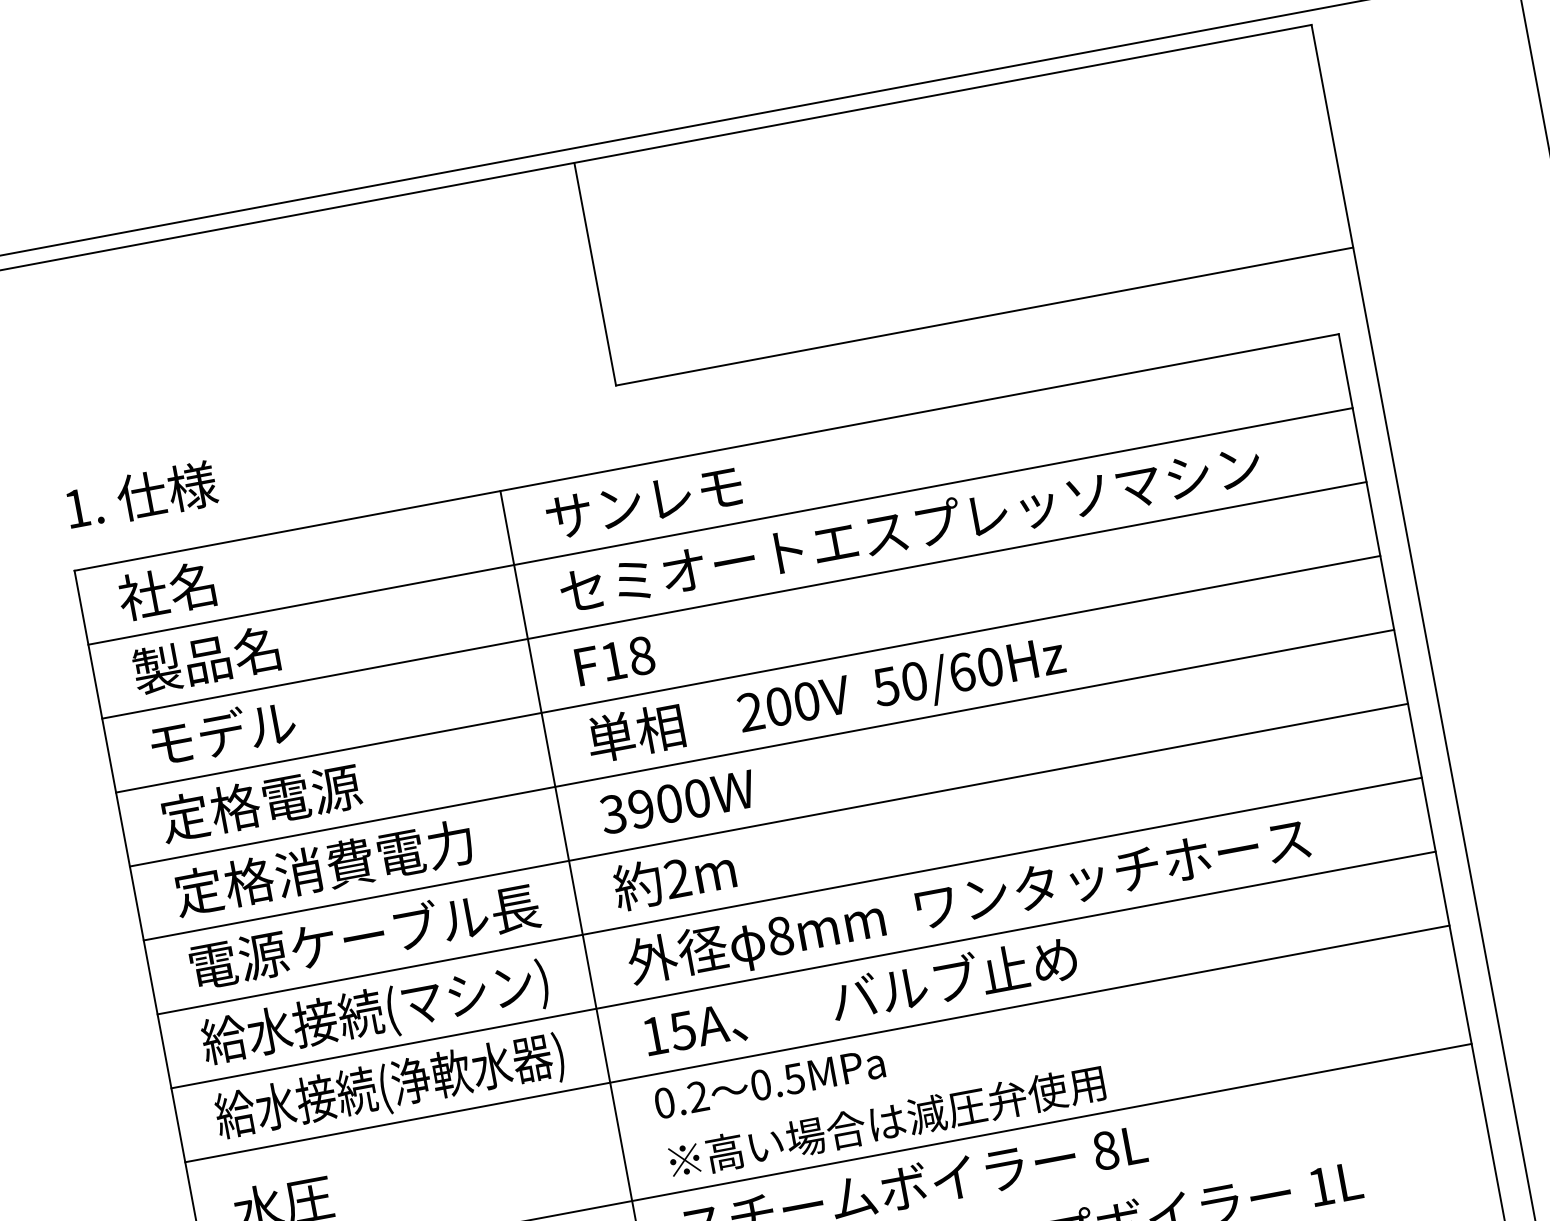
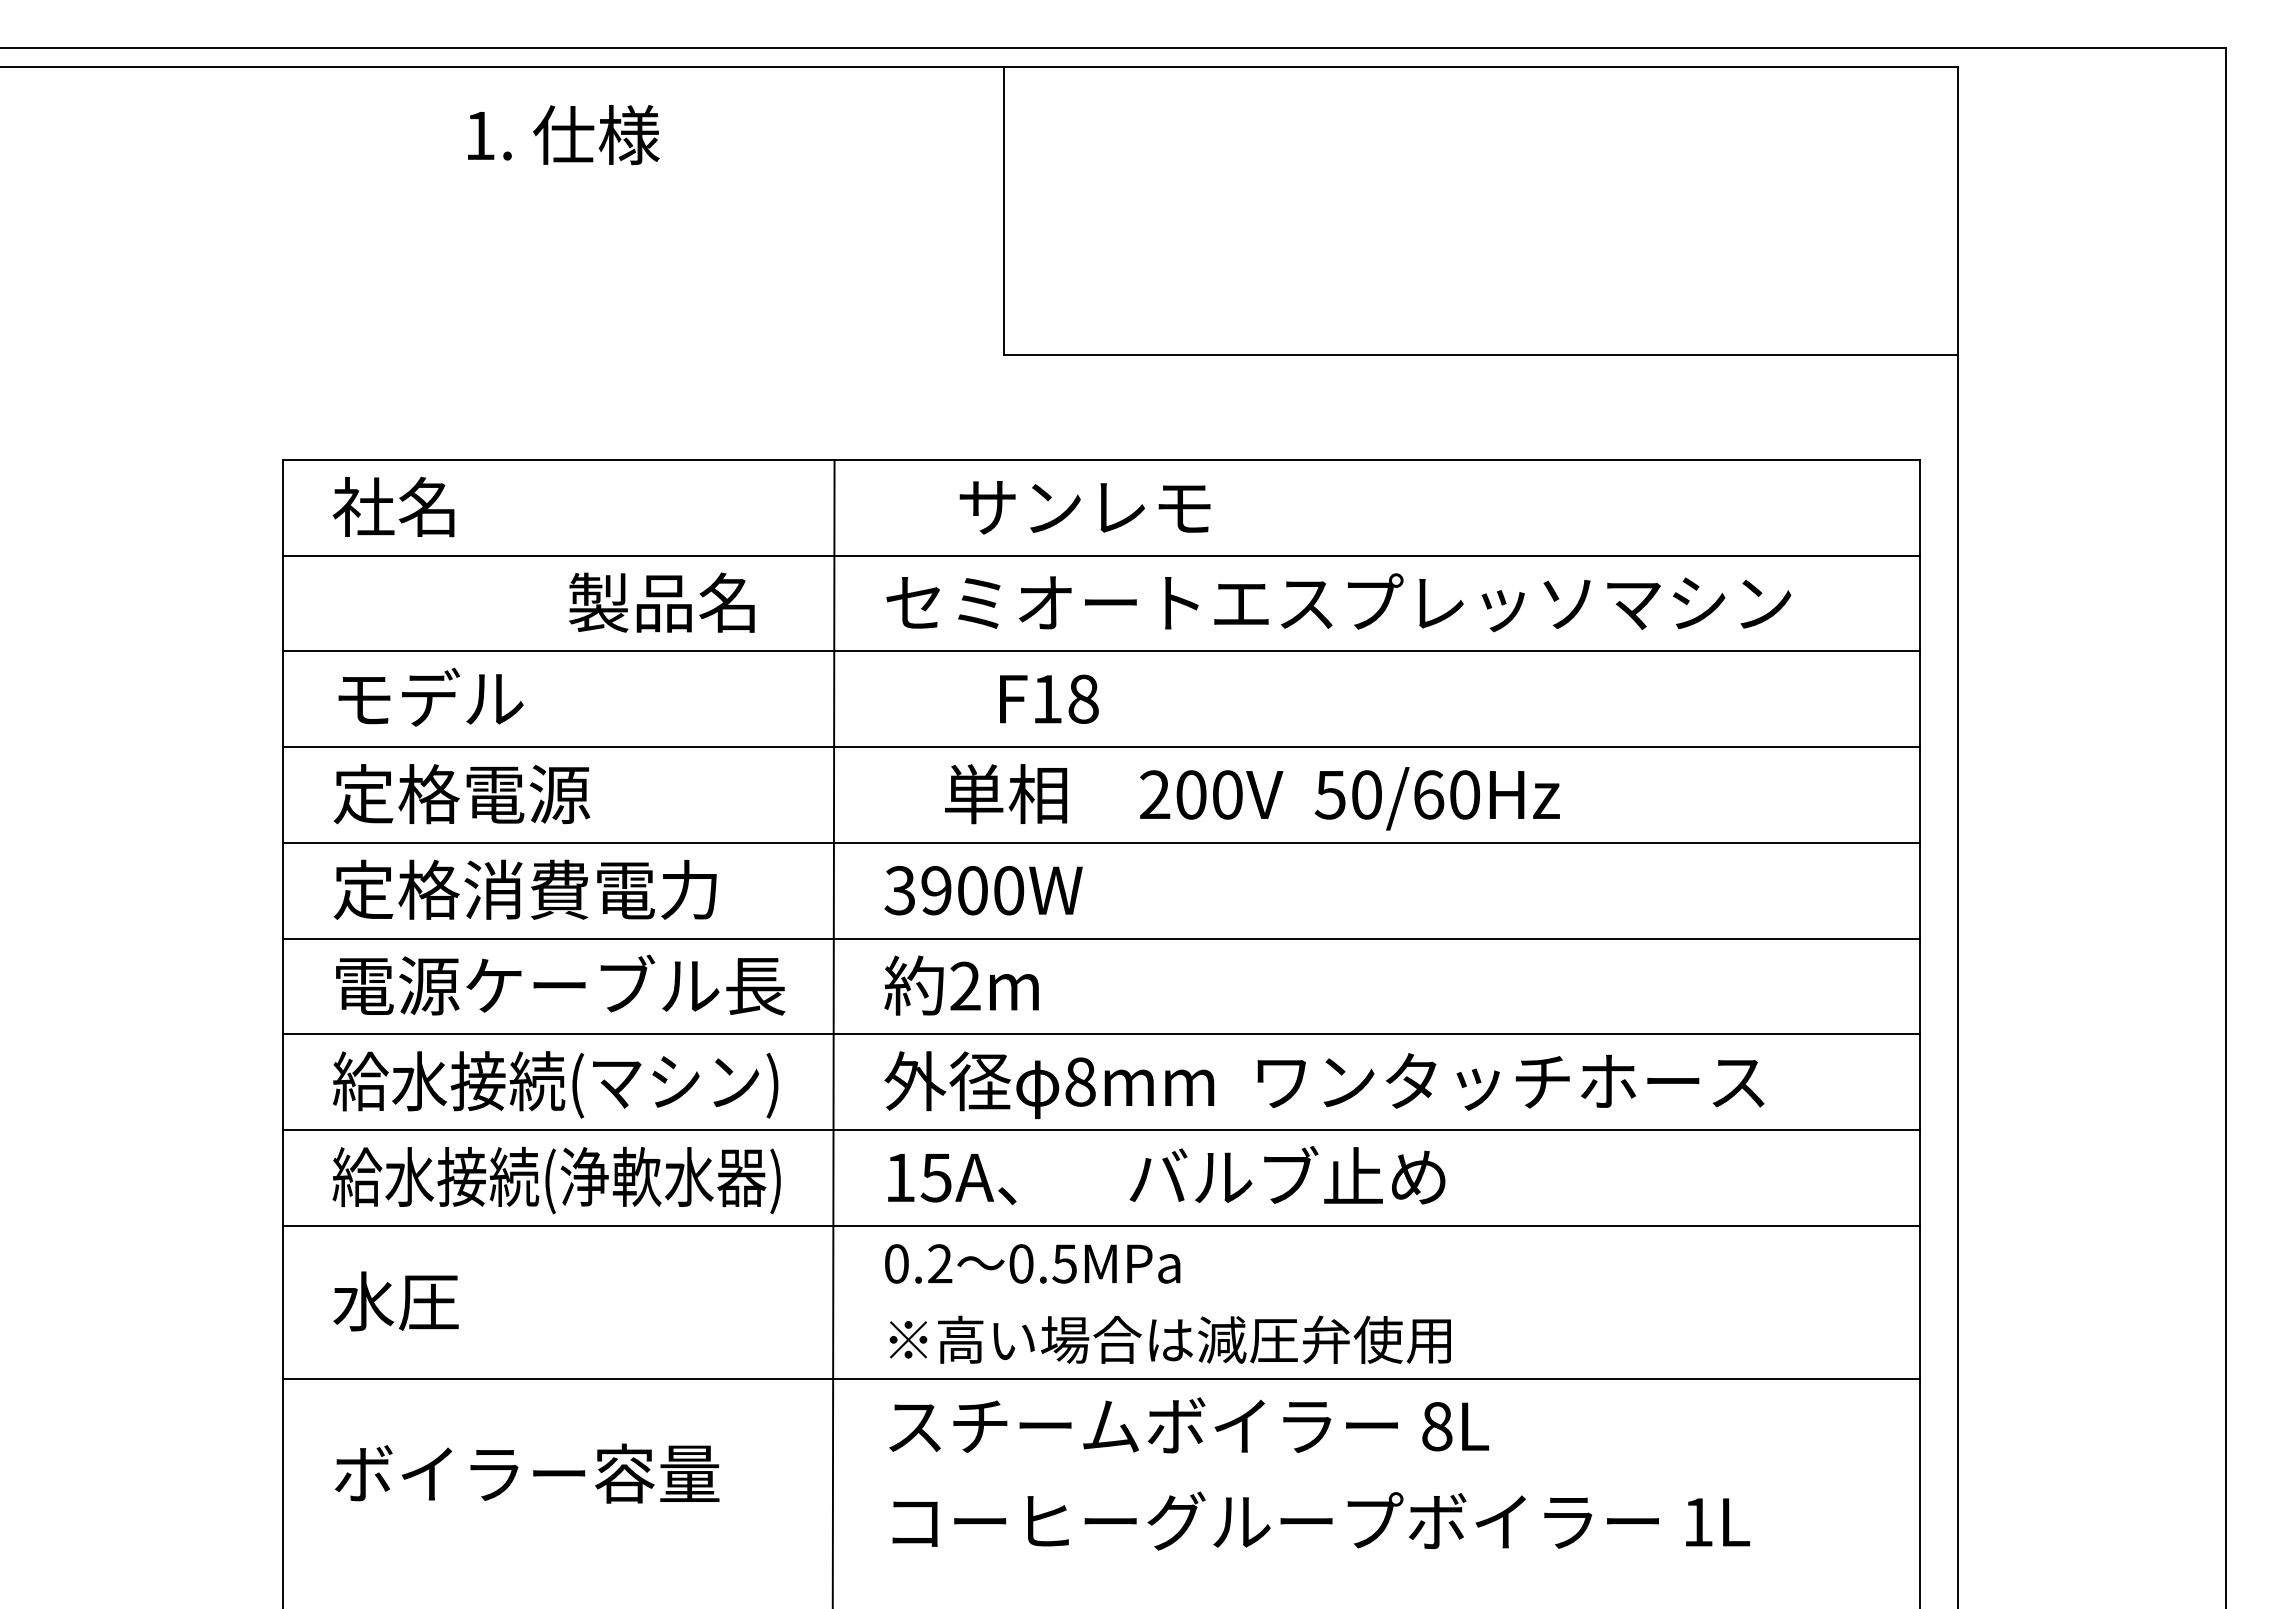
text: (141, 496) -> (563, 135), moved
text: (643, 502) -> (1084, 507), moved
text: (205, 660) -> (661, 602), moved
text: (615, 660) -> (1049, 698), moved
text: (826, 699) -> (1252, 797), moved

